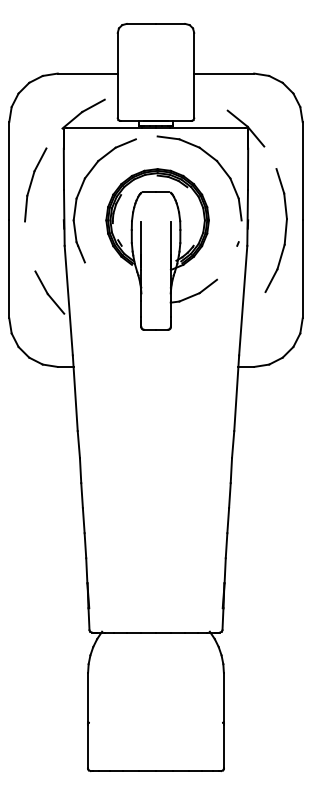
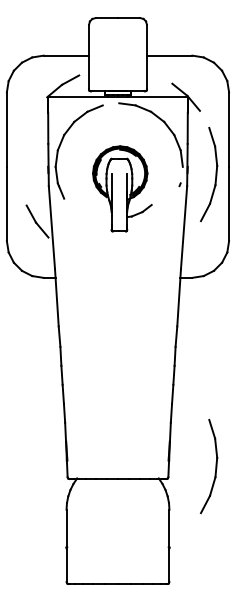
part: (35, 184) -> (26, 139), removed
part: (161, 248) -> (122, 188), size x0.7
part: (276, 616) -> (209, 466), added

